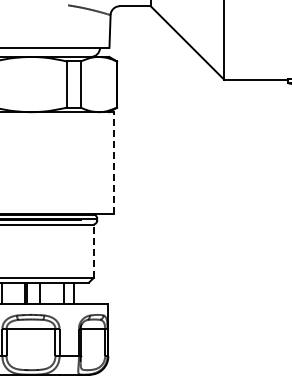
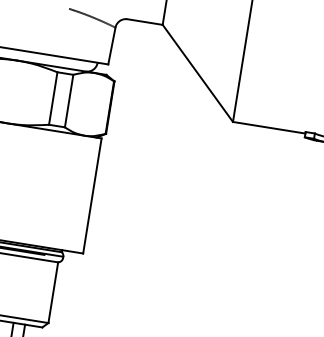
line: (113, 162) -> (92, 195), dashed -> solid
line: (93, 251) -> (53, 292), dashed -> solid

